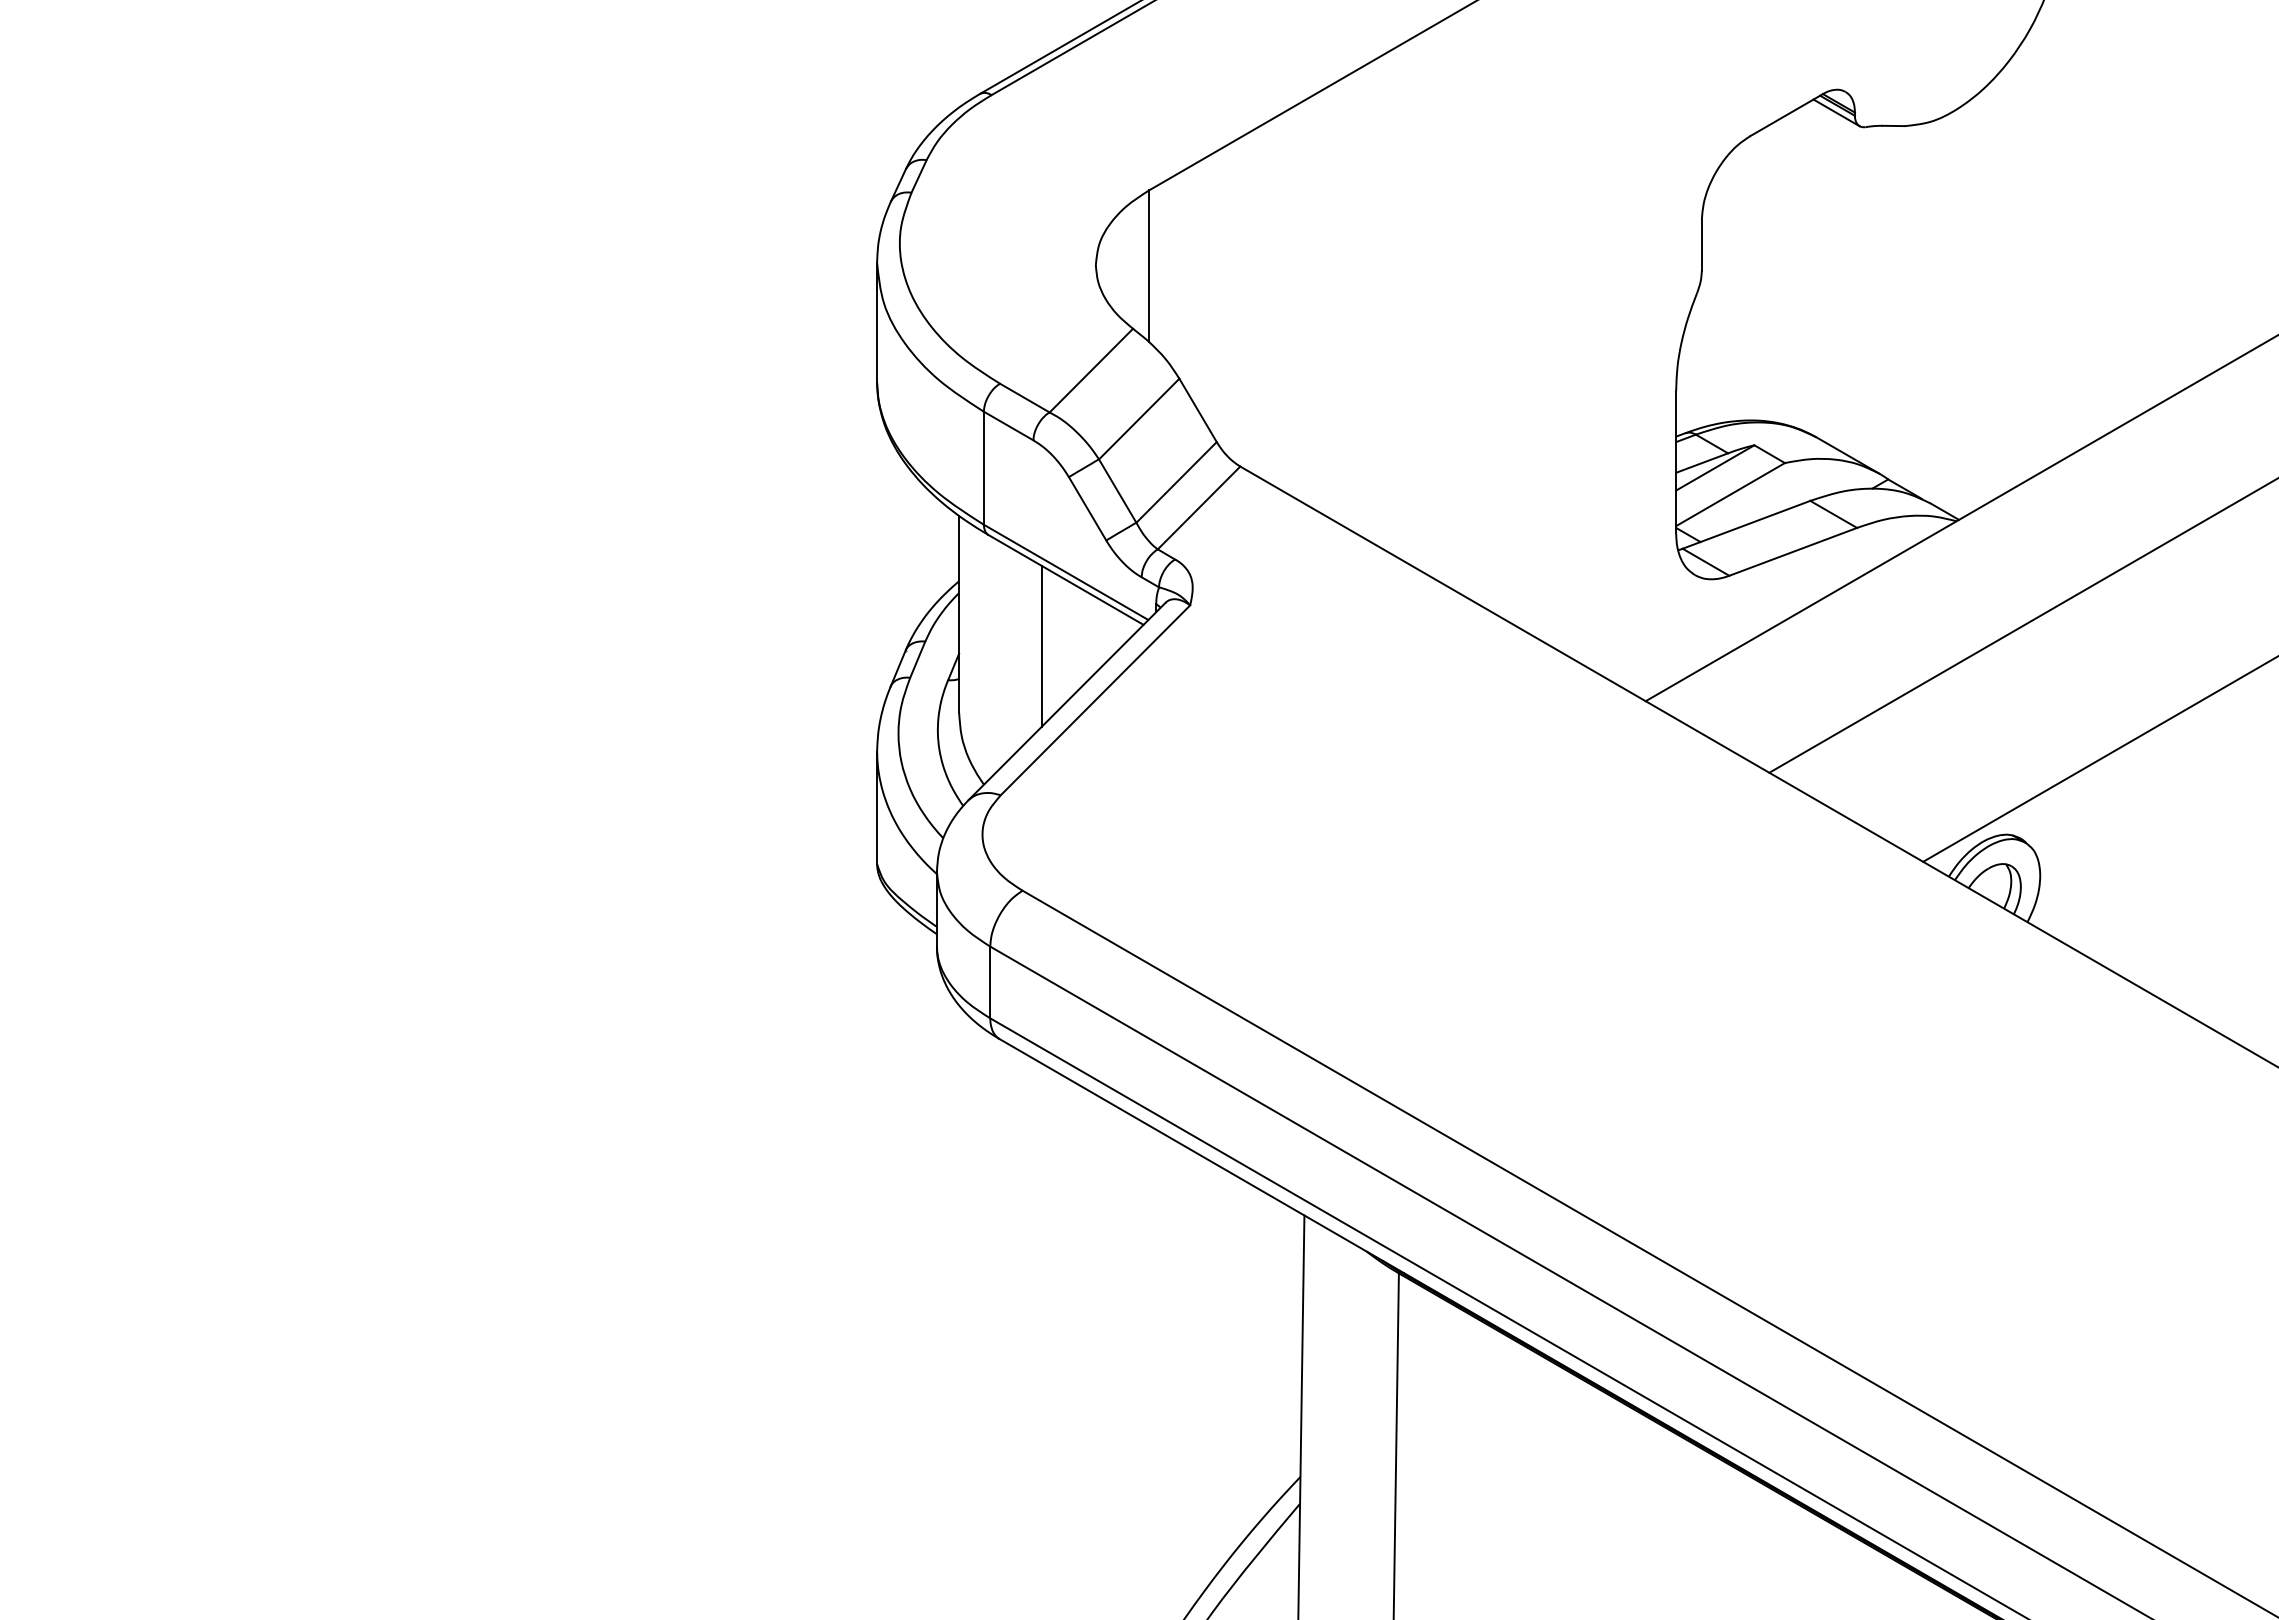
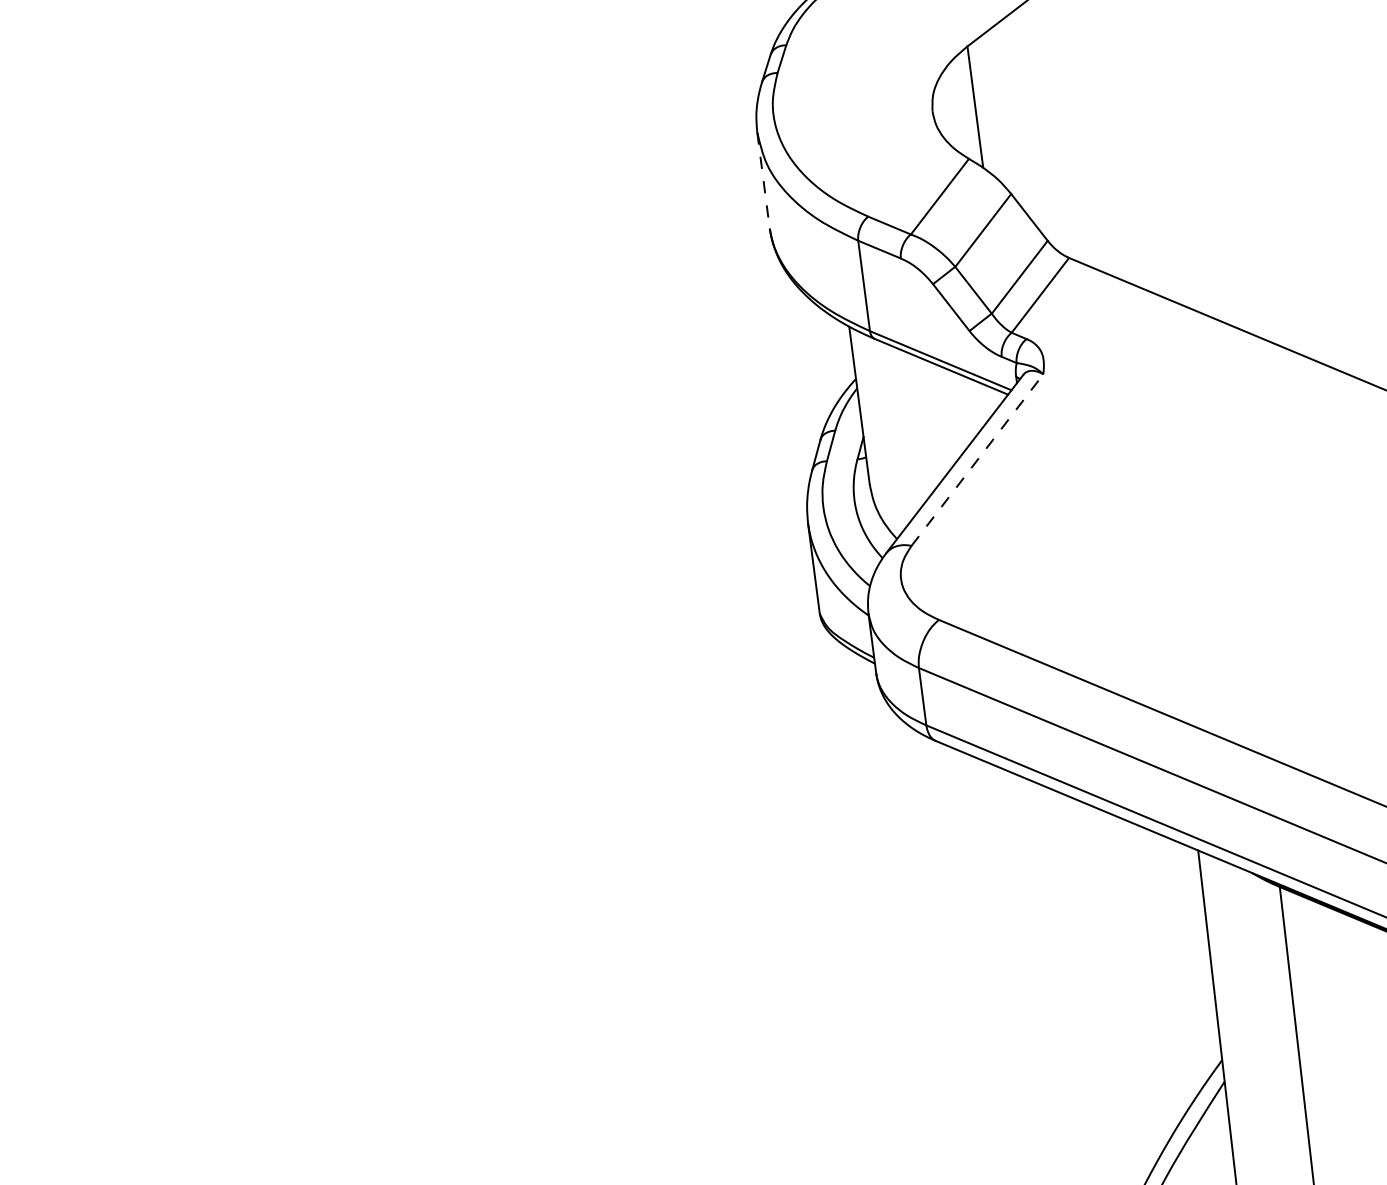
line: (877, 323) -> (763, 181), solid -> dashed
line: (1041, 645) -> (928, 421), removed
line: (1095, 700) -> (977, 460), solid -> dashed

